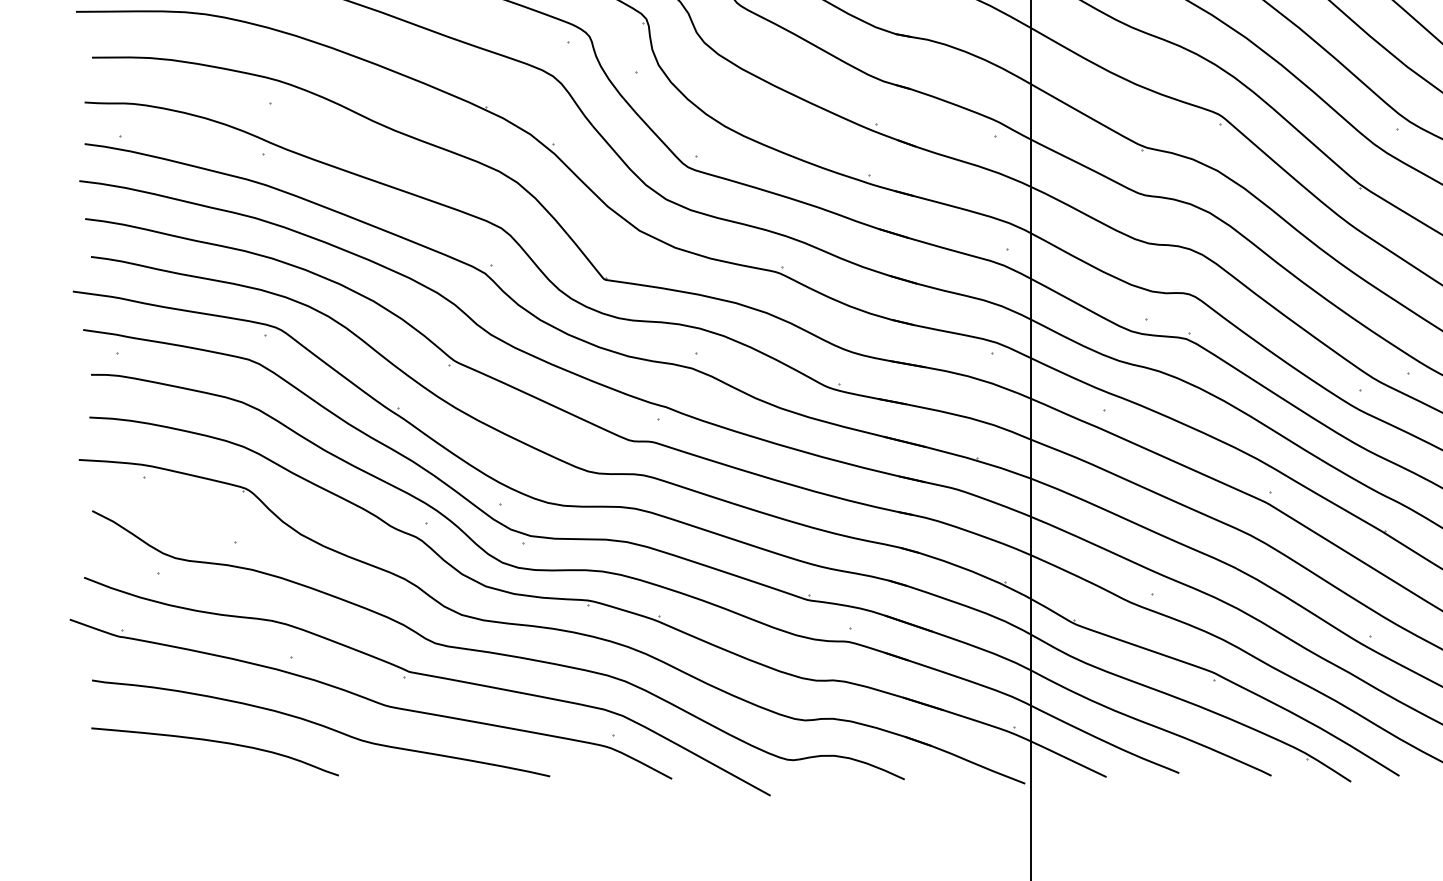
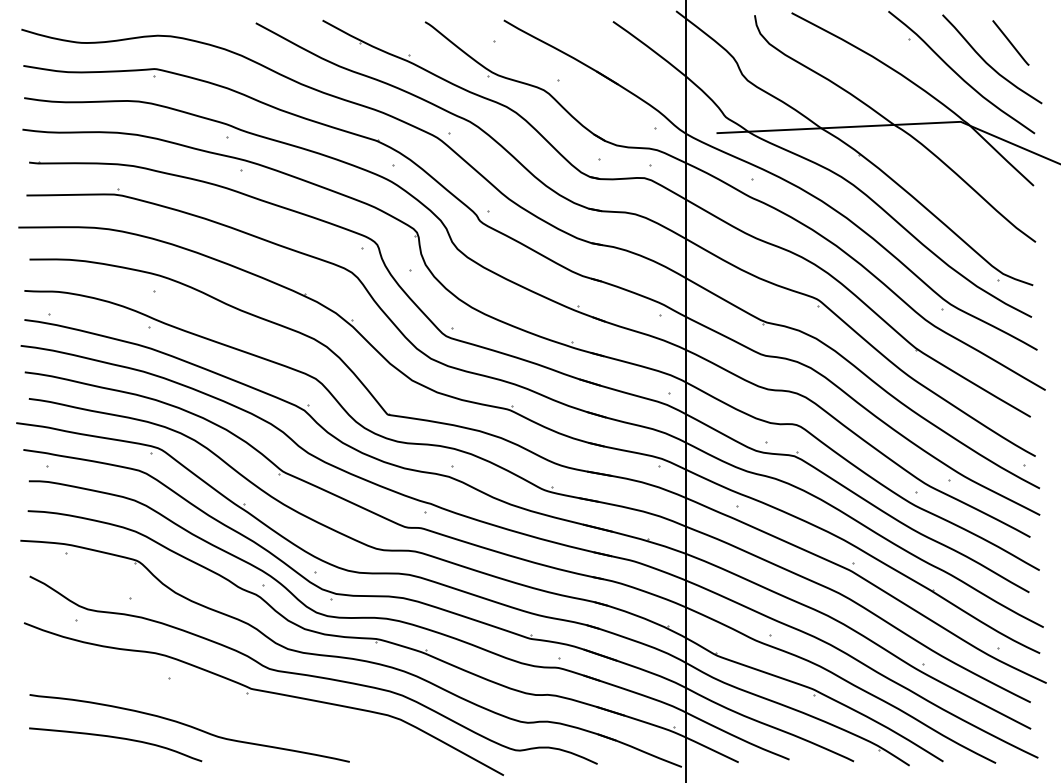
part: (370, 698) -> (224, 707), removed

